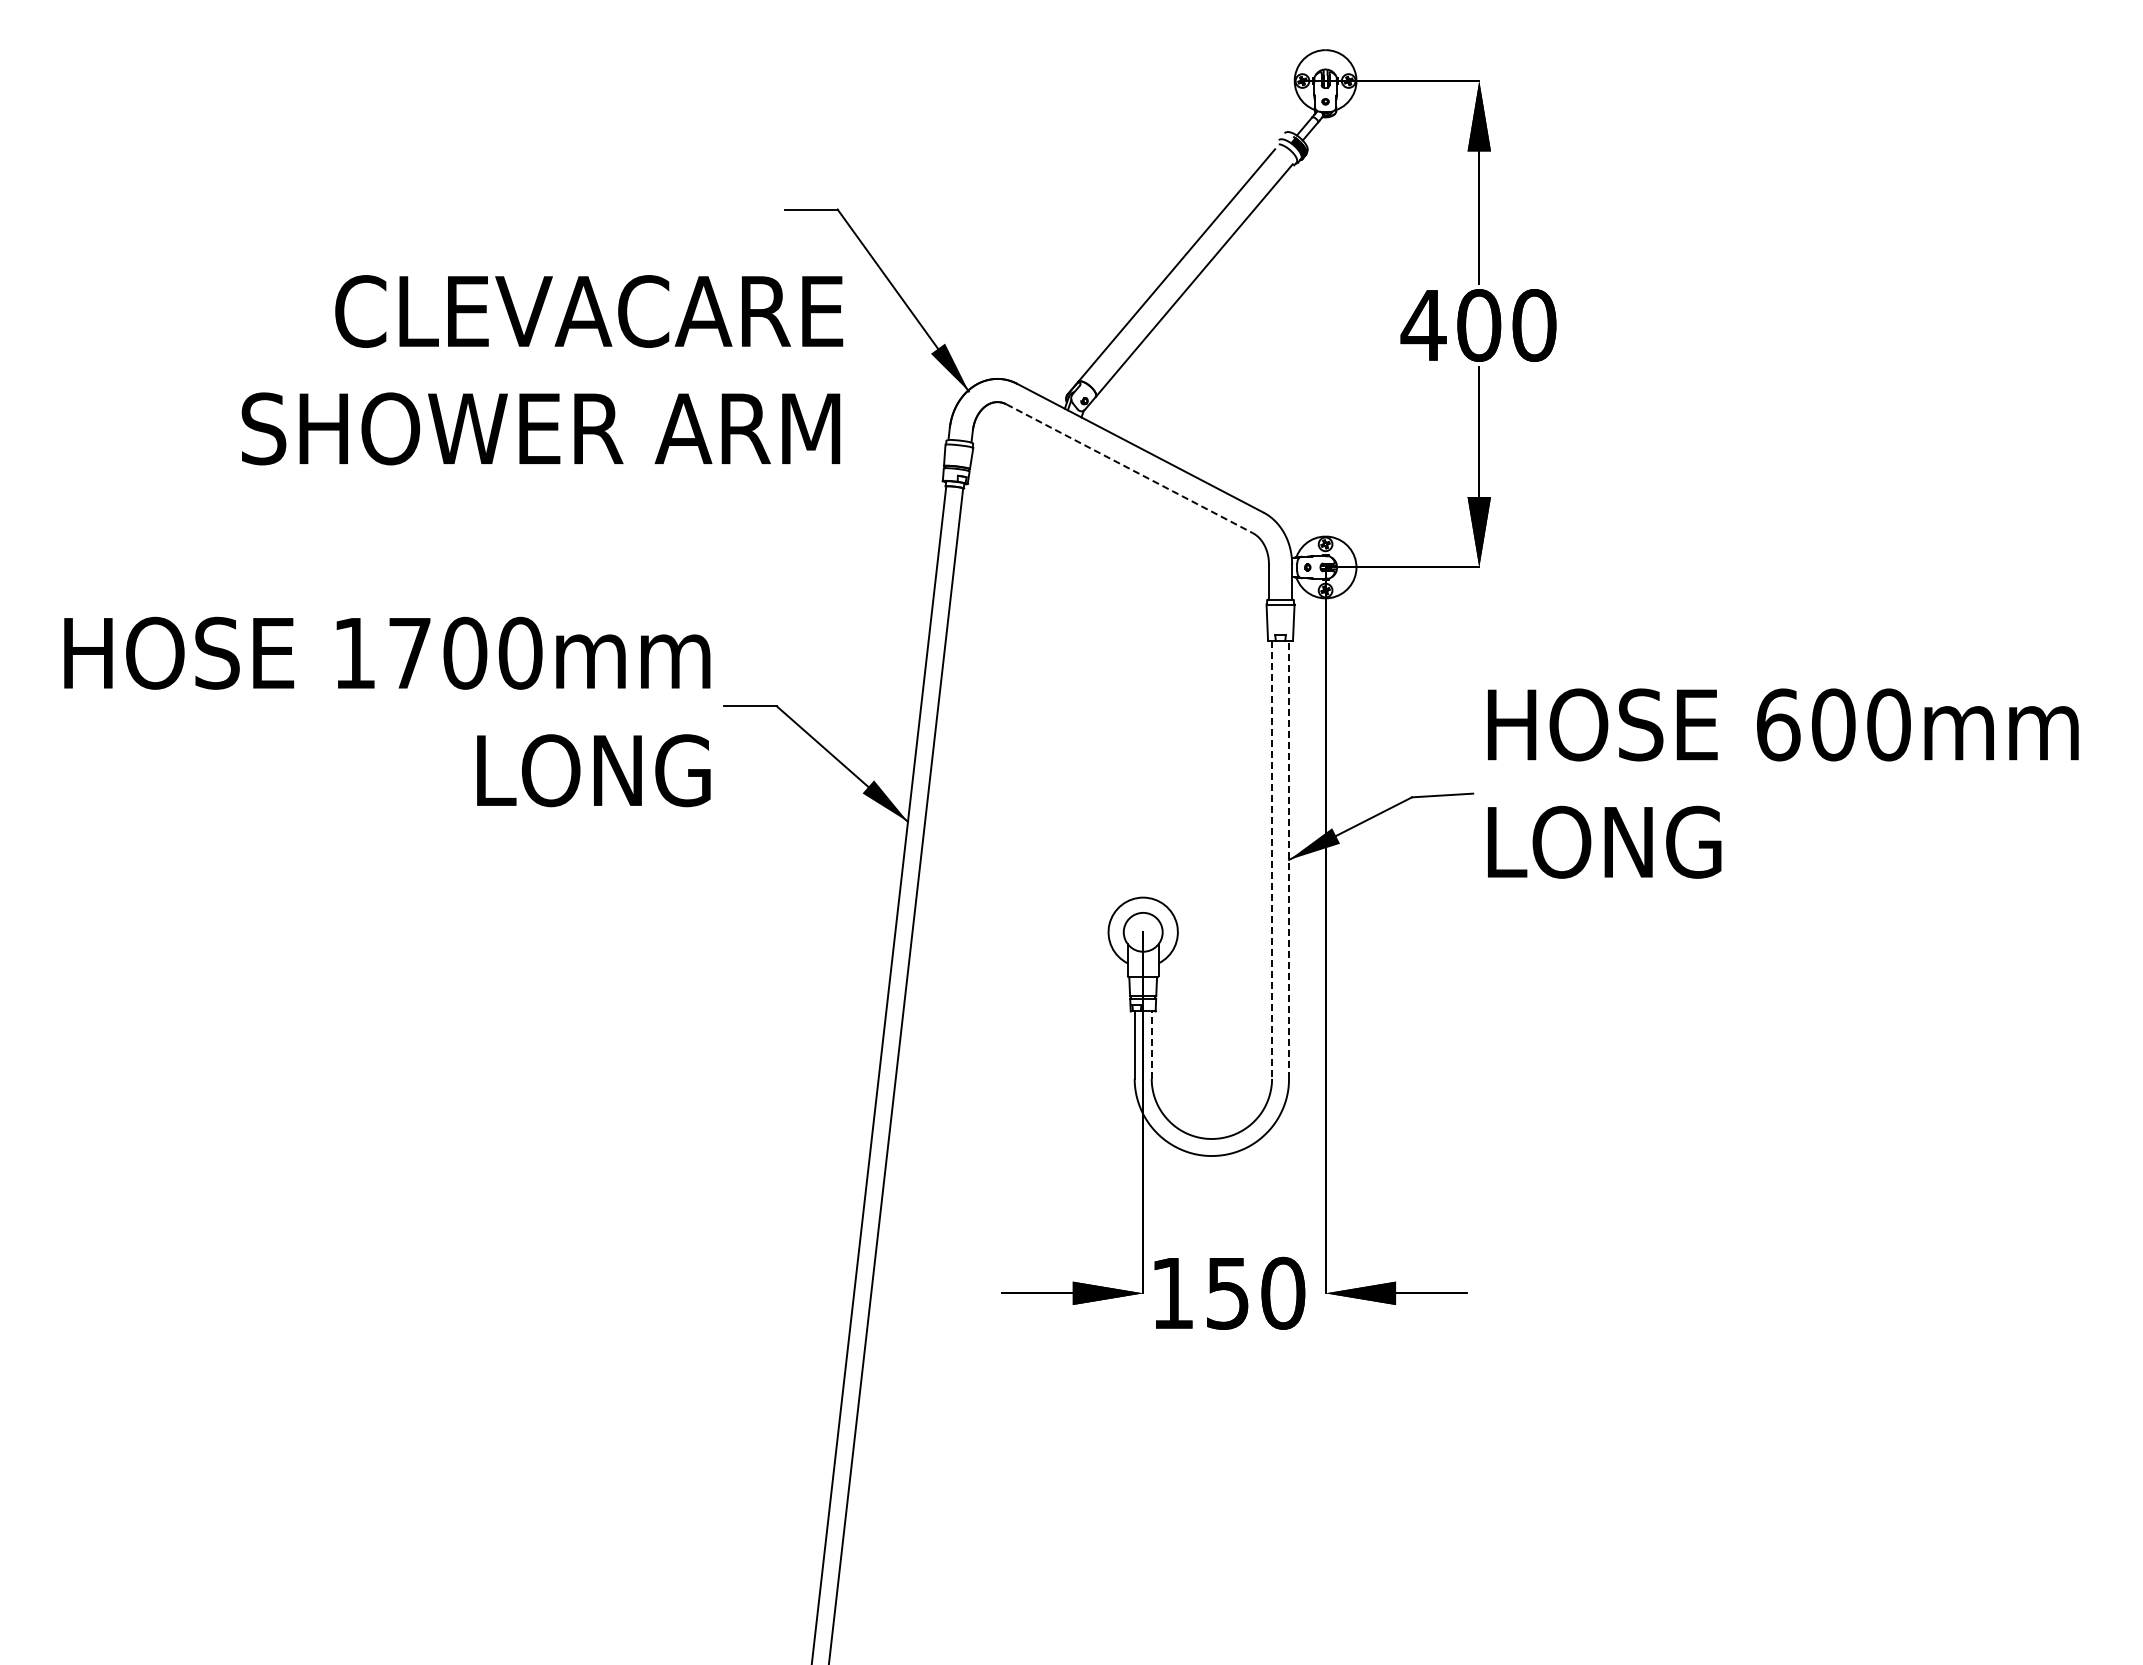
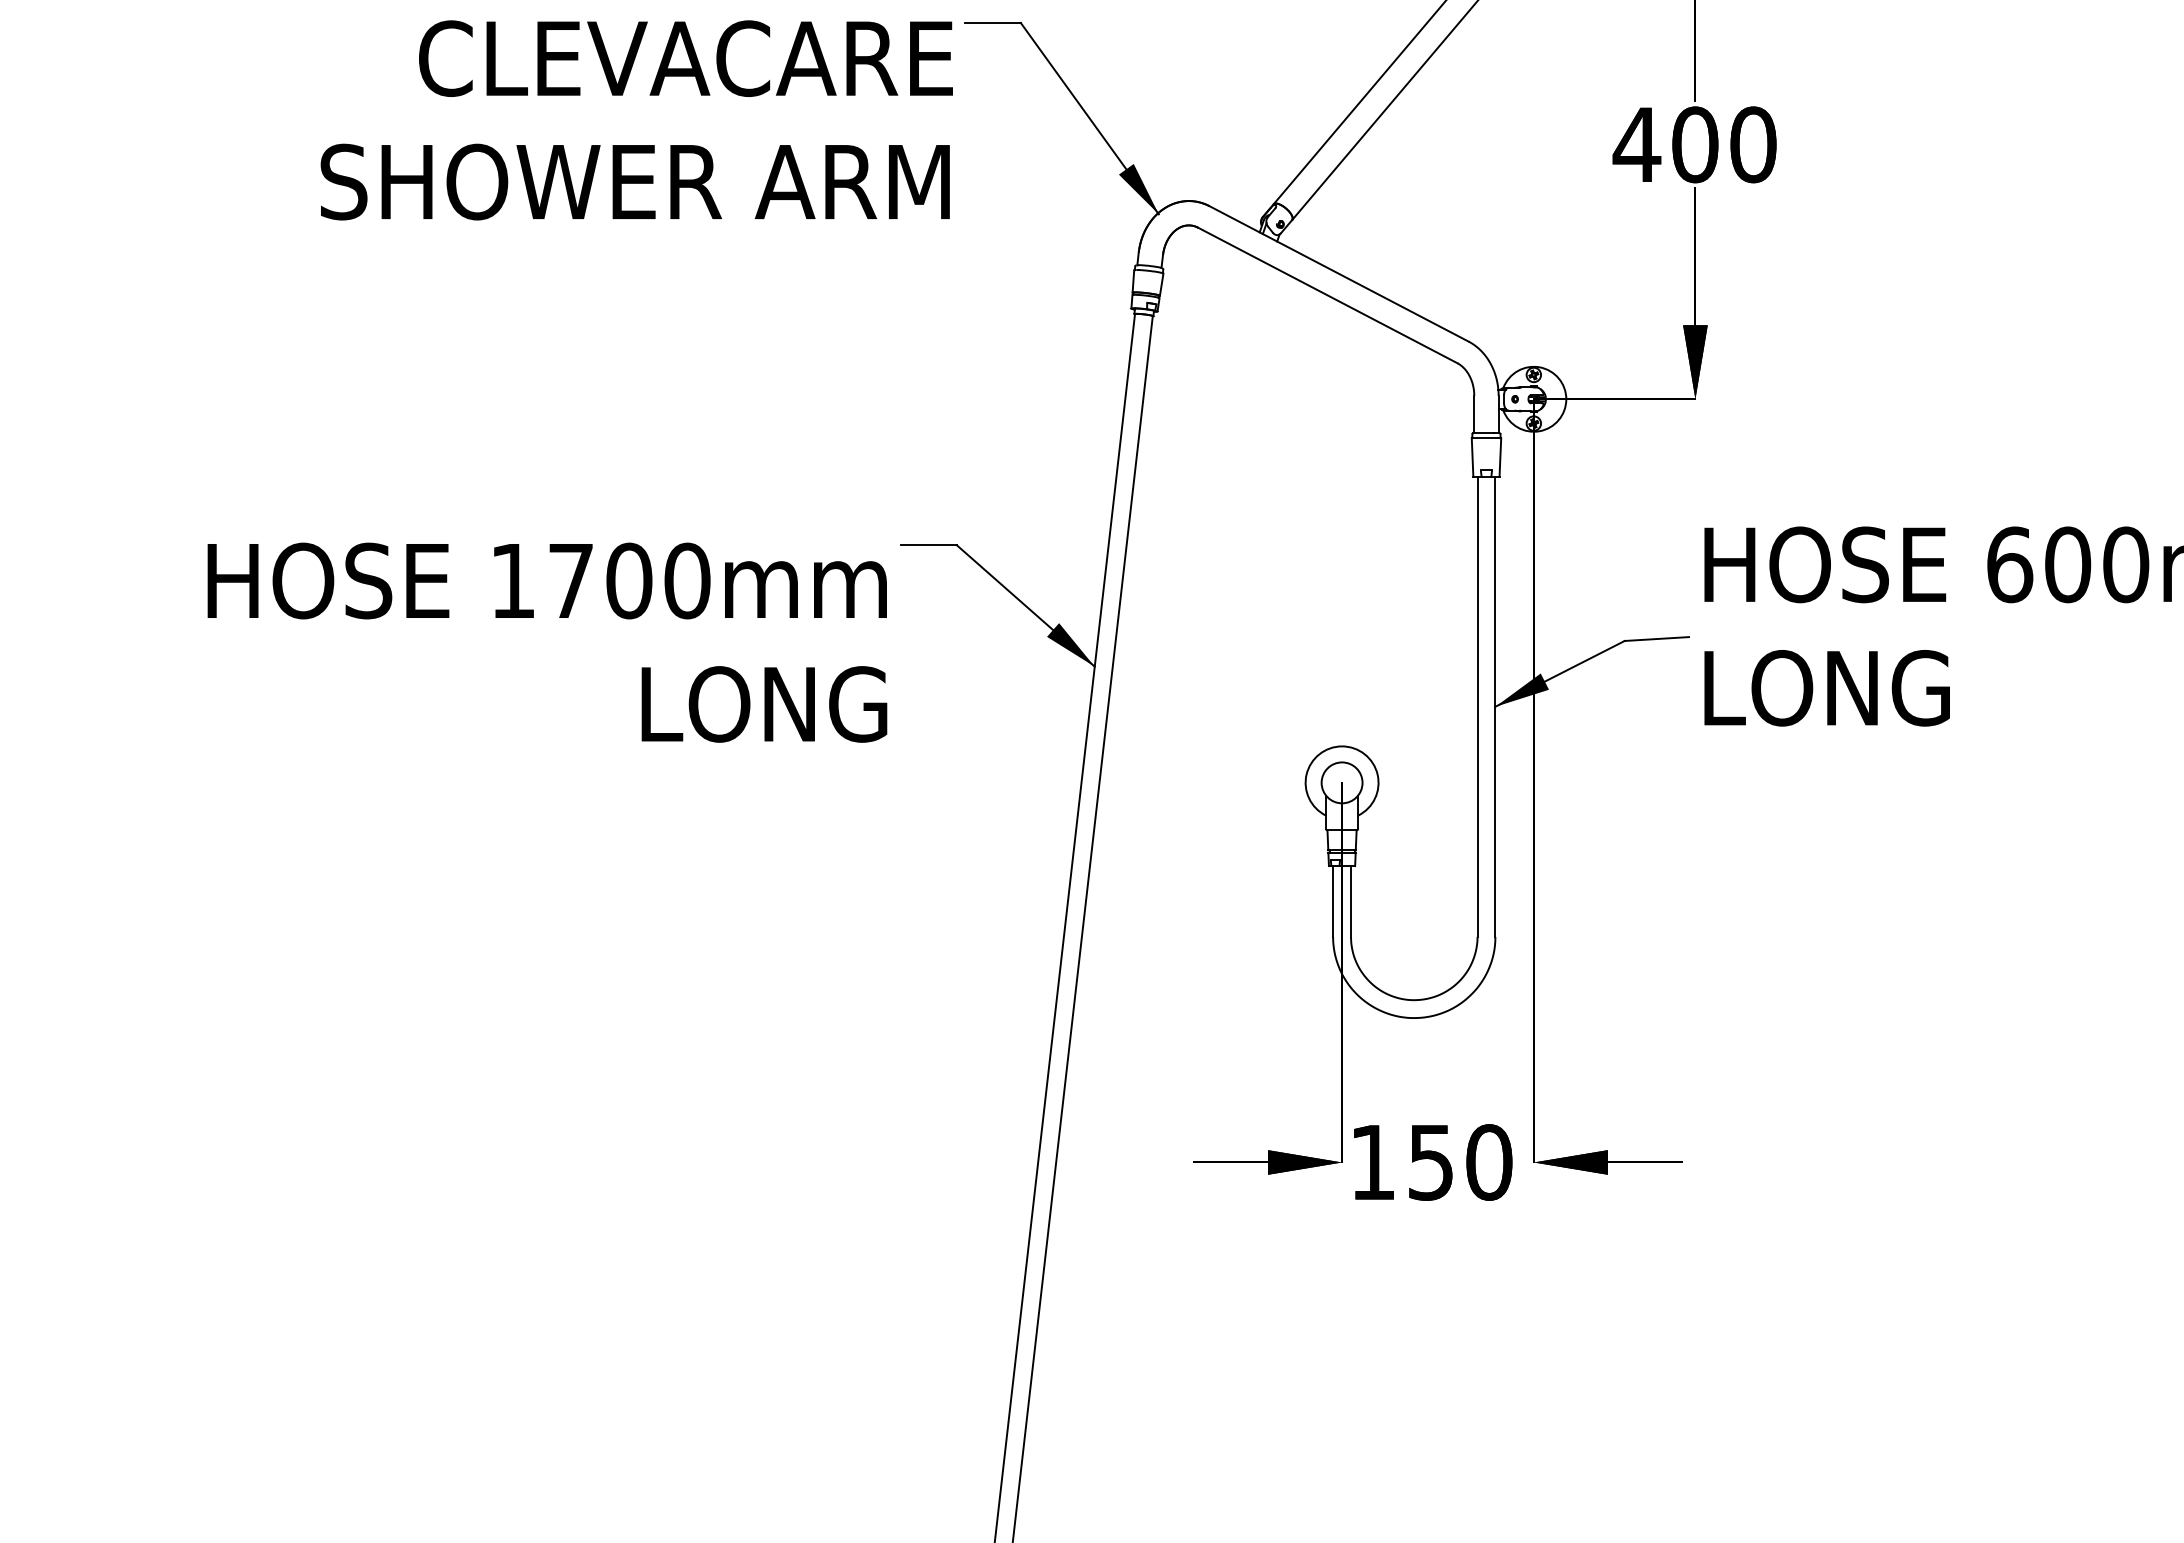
text: (542, 370) -> (636, 120), moved
line: (1130, 469) -> (1328, 296), dashed -> solid
text: (387, 711) -> (547, 642), moved
line: (1272, 859) -> (1478, 706), dashed -> solid
line: (1289, 859) -> (1495, 706), dashed -> solid
line: (1151, 1045) -> (1350, 901), dashed -> solid

